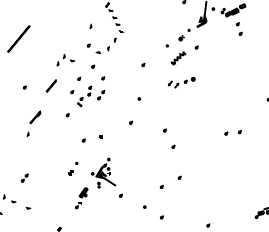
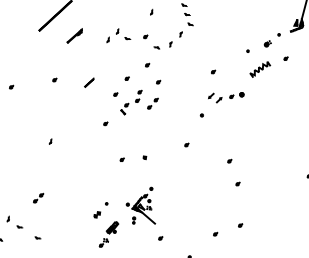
part: (65, 59) -> (118, 35), moved
part: (181, 82) -> (225, 96), moved
part: (50, 85) -> (88, 81), size x0.62
part: (35, 117) -> (74, 36), moved
part: (73, 168) -> (101, 209), moved

